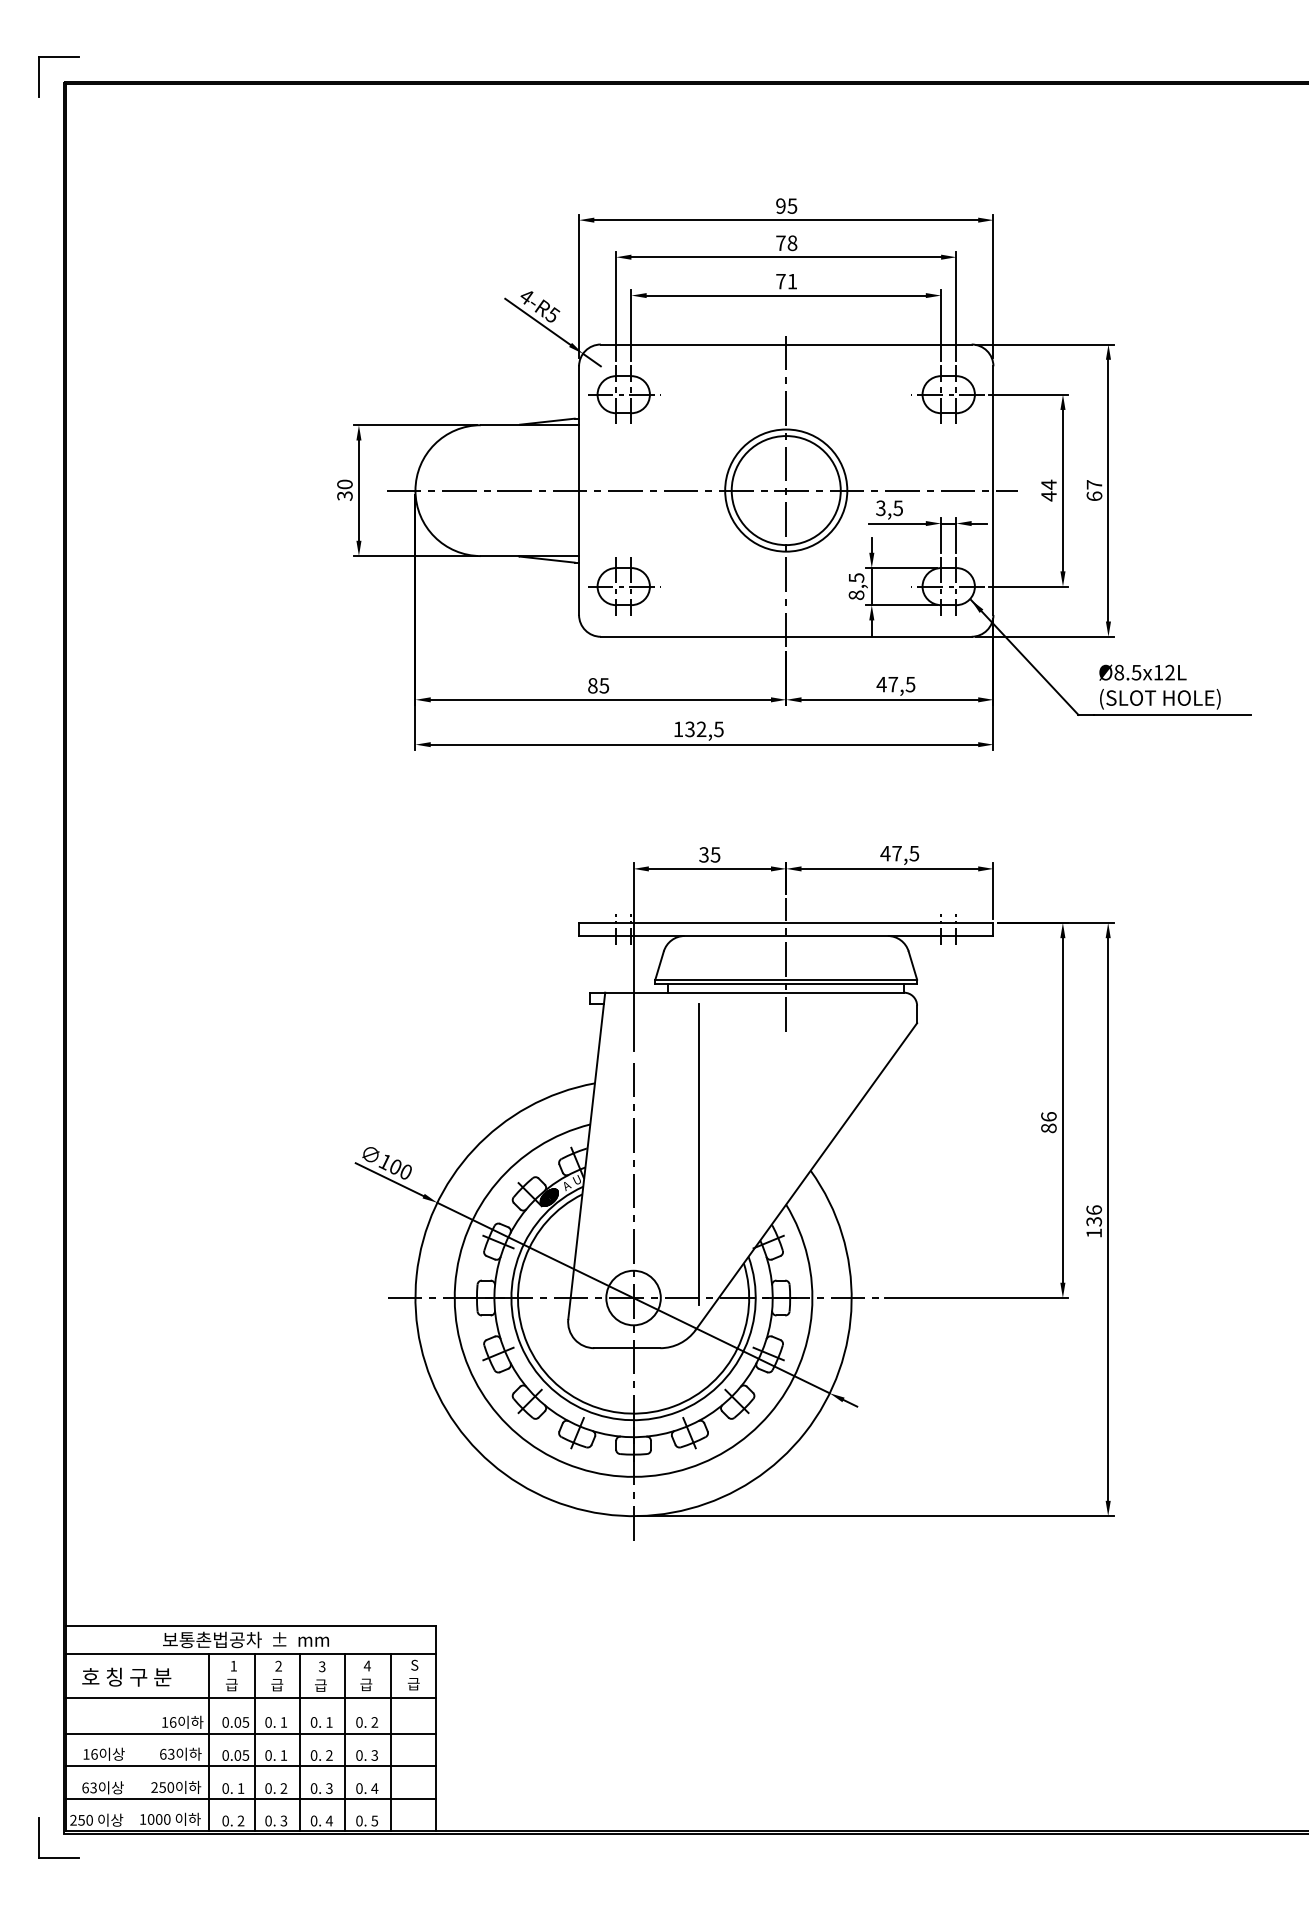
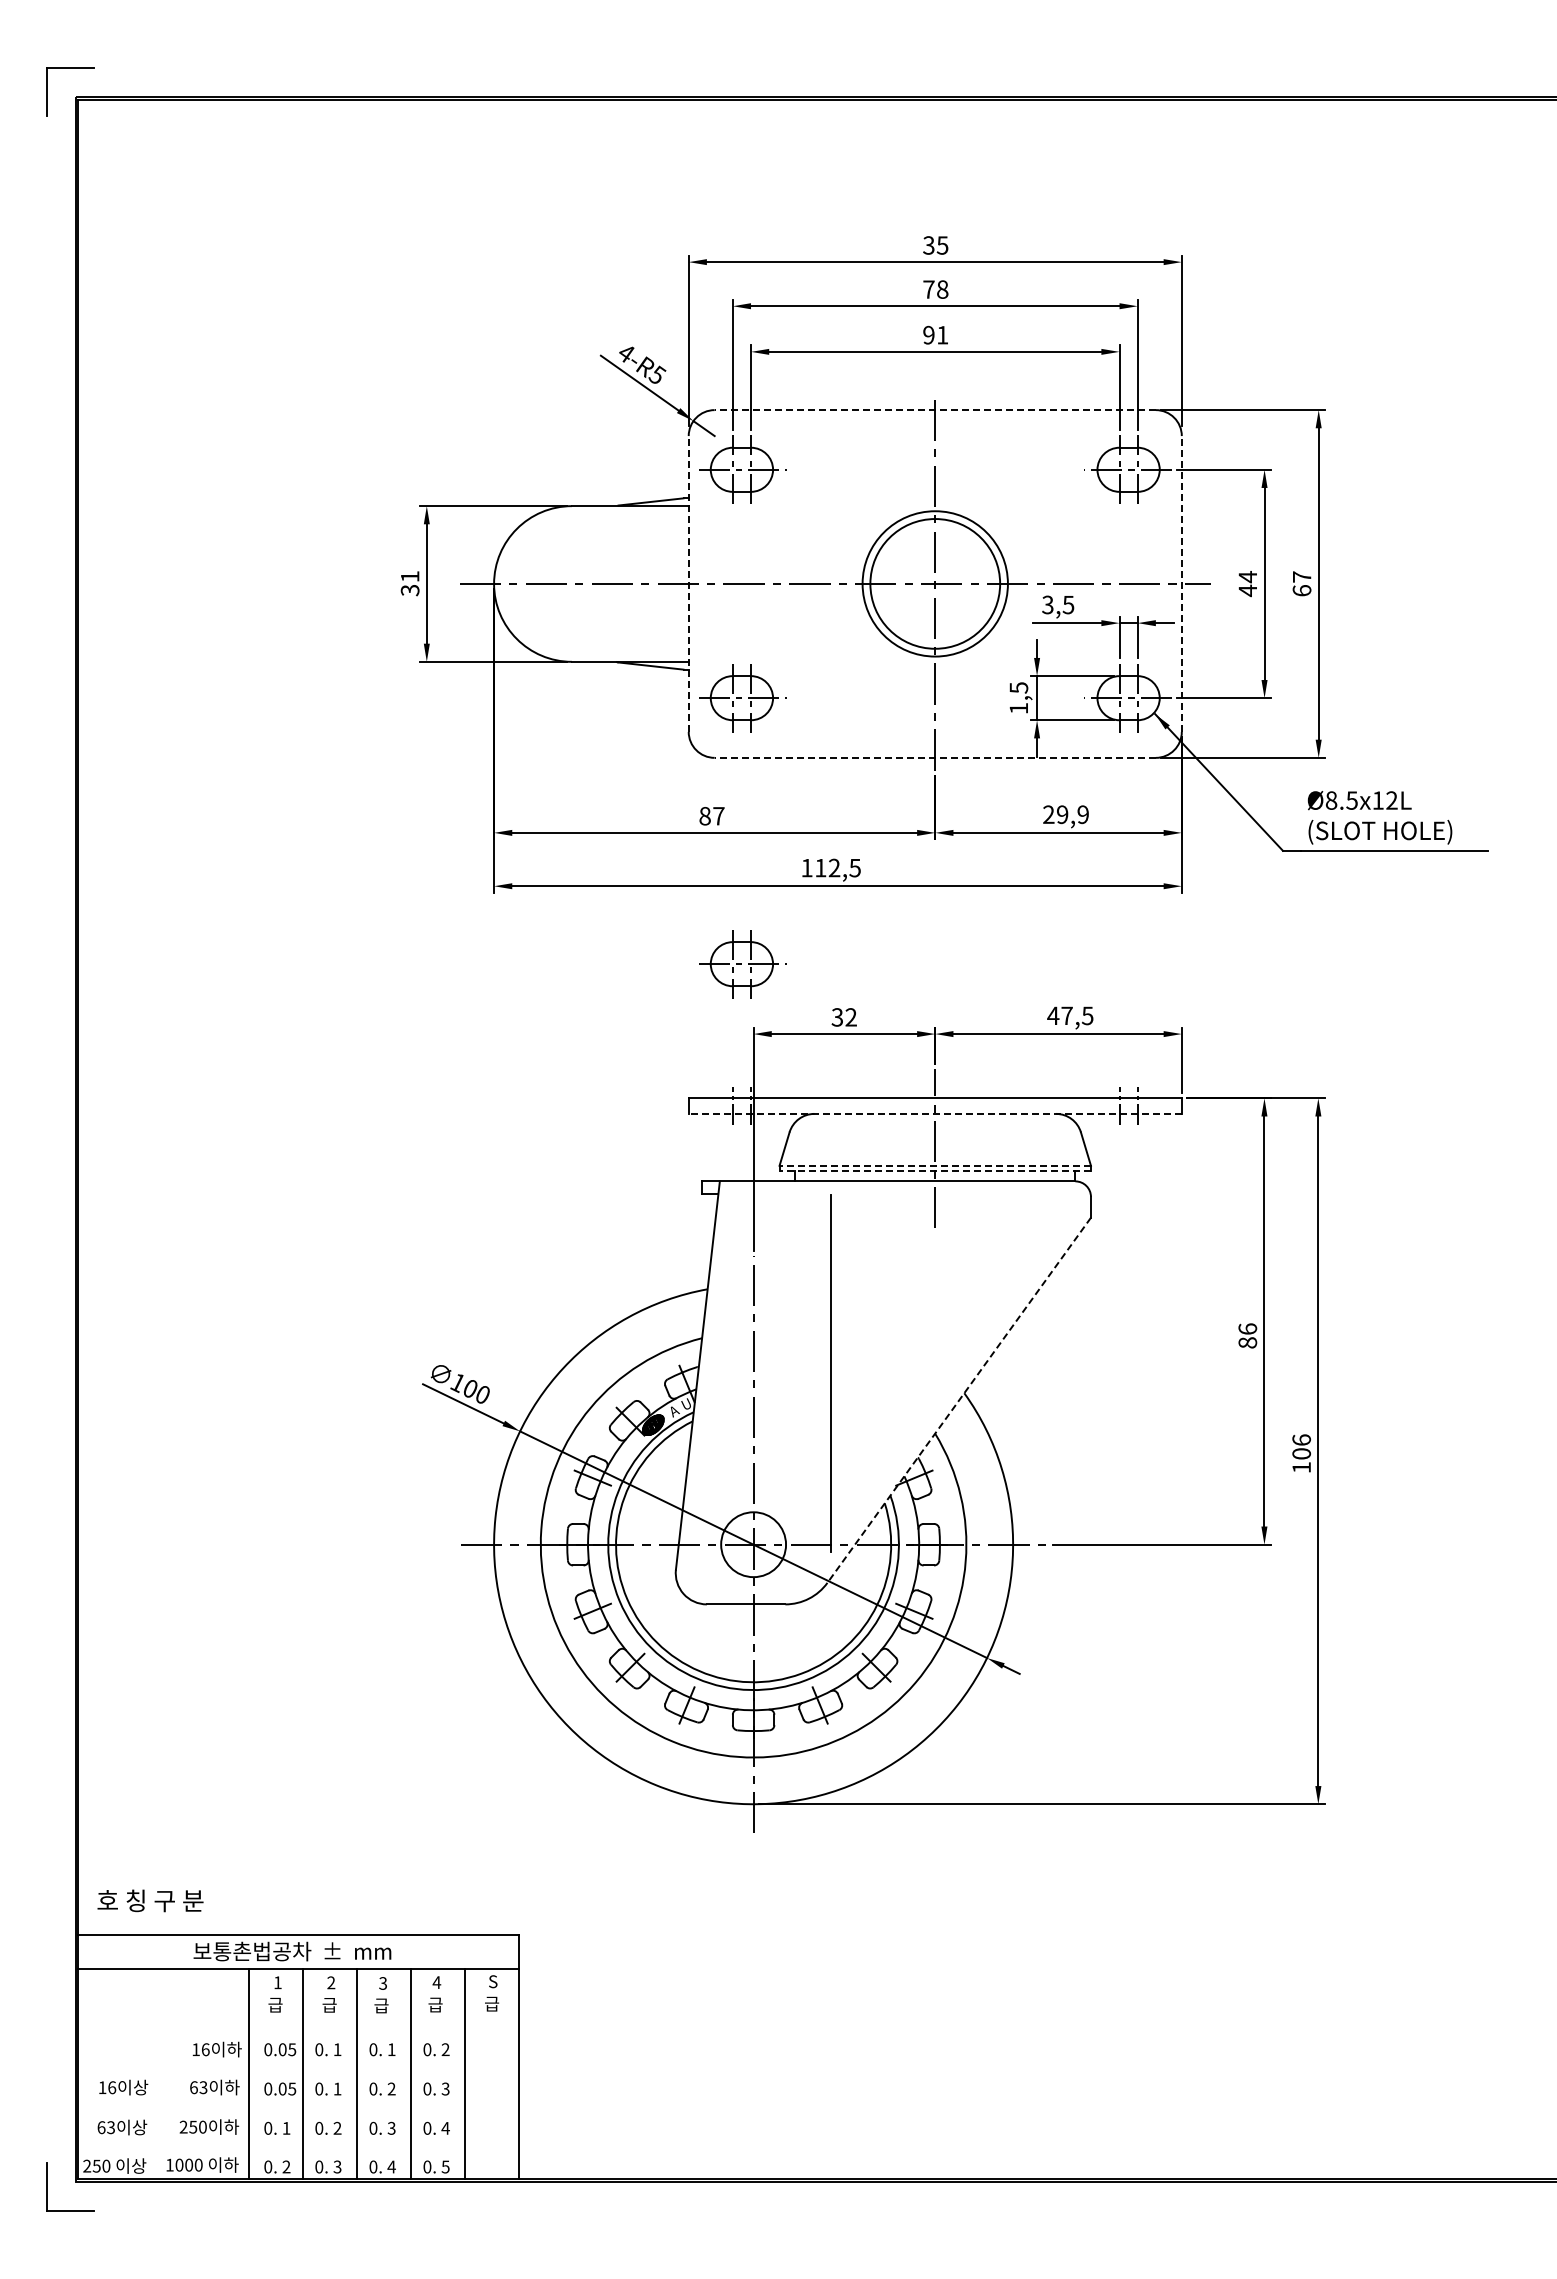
text: (780, 206) -> (928, 245), 95 -> 35
text: (780, 280) -> (928, 334), 71 -> 91
line: (786, 344) -> (935, 410), solid -> dashed
text: (344, 484) -> (409, 576), 30 -> 31
line: (578, 491) -> (688, 584), solid -> dashed
line: (993, 491) -> (1181, 584), solid -> dashed
text: (856, 595) -> (1018, 708), 8,5 -> 1,5
line: (786, 636) -> (935, 757), solid -> dashed
text: (895, 684) -> (1065, 814), 47,5 -> 29,9
text: (604, 686) -> (718, 816), 85 -> 87
text: (689, 728) -> (820, 867), 132,5 -> 112,5
part: (624, 810) -> (742, 964), added
text: (715, 854) -> (850, 1017), 35 -> 32
line: (786, 935) -> (935, 1113), solid -> dashed
line: (786, 979) -> (935, 1165), solid -> dashed
line: (786, 984) -> (935, 1171), solid -> dashed
line: (805, 1176) -> (958, 1400), solid -> dashed
text: (1094, 1221) -> (1301, 1453), 136 -> 106
text: (126, 1676) -> (150, 1900), moved
line: (251, 1697) -> (298, 2020), removed
line: (251, 1734) -> (298, 2063), removed
line: (251, 1766) -> (298, 2102), removed
line: (251, 1798) -> (298, 2140), removed

